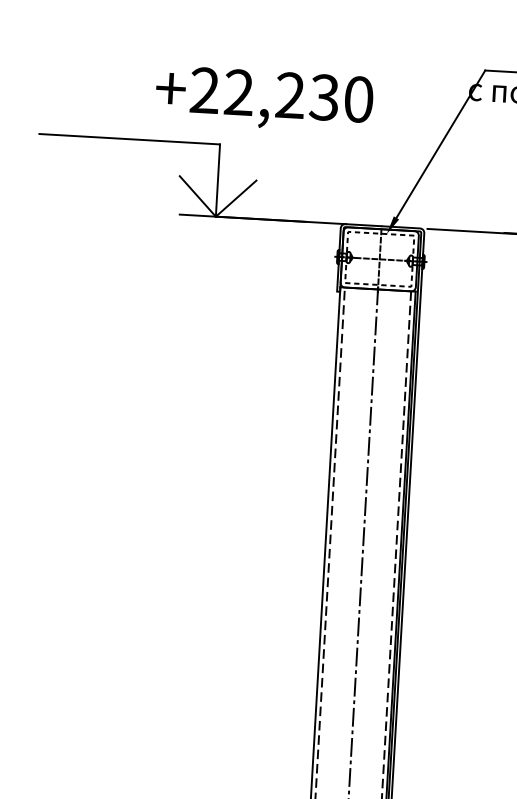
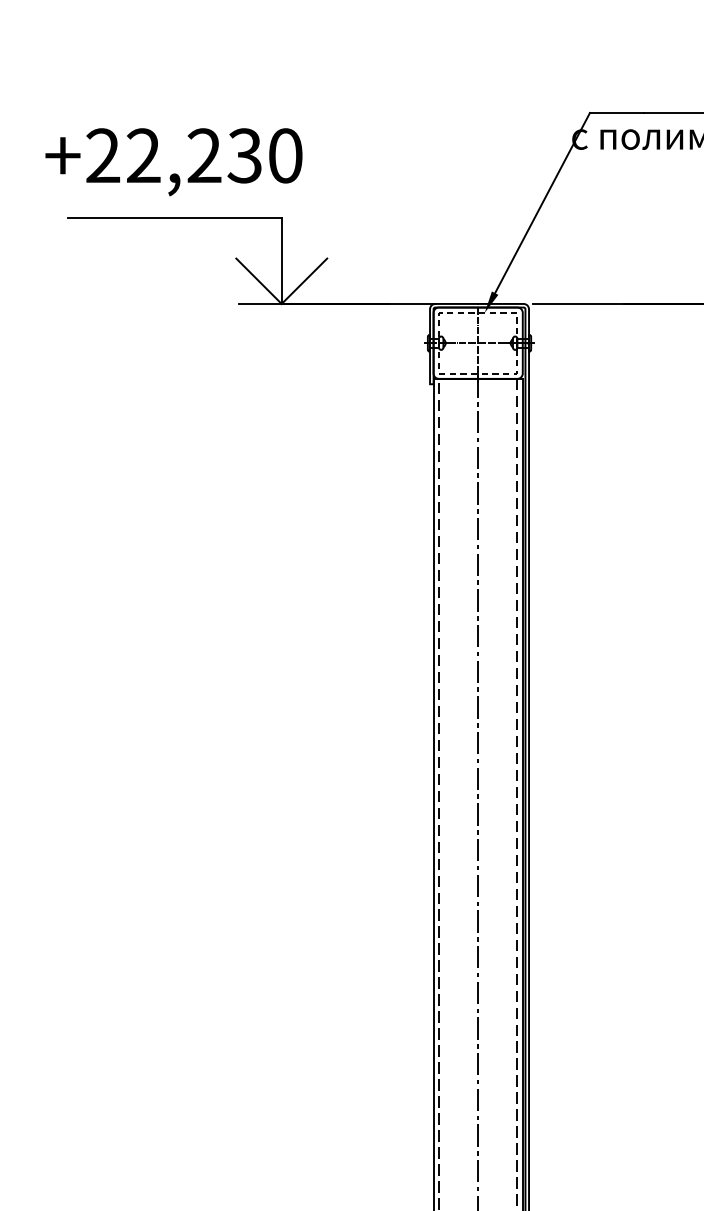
text: (263, 99) -> (173, 162), moved

